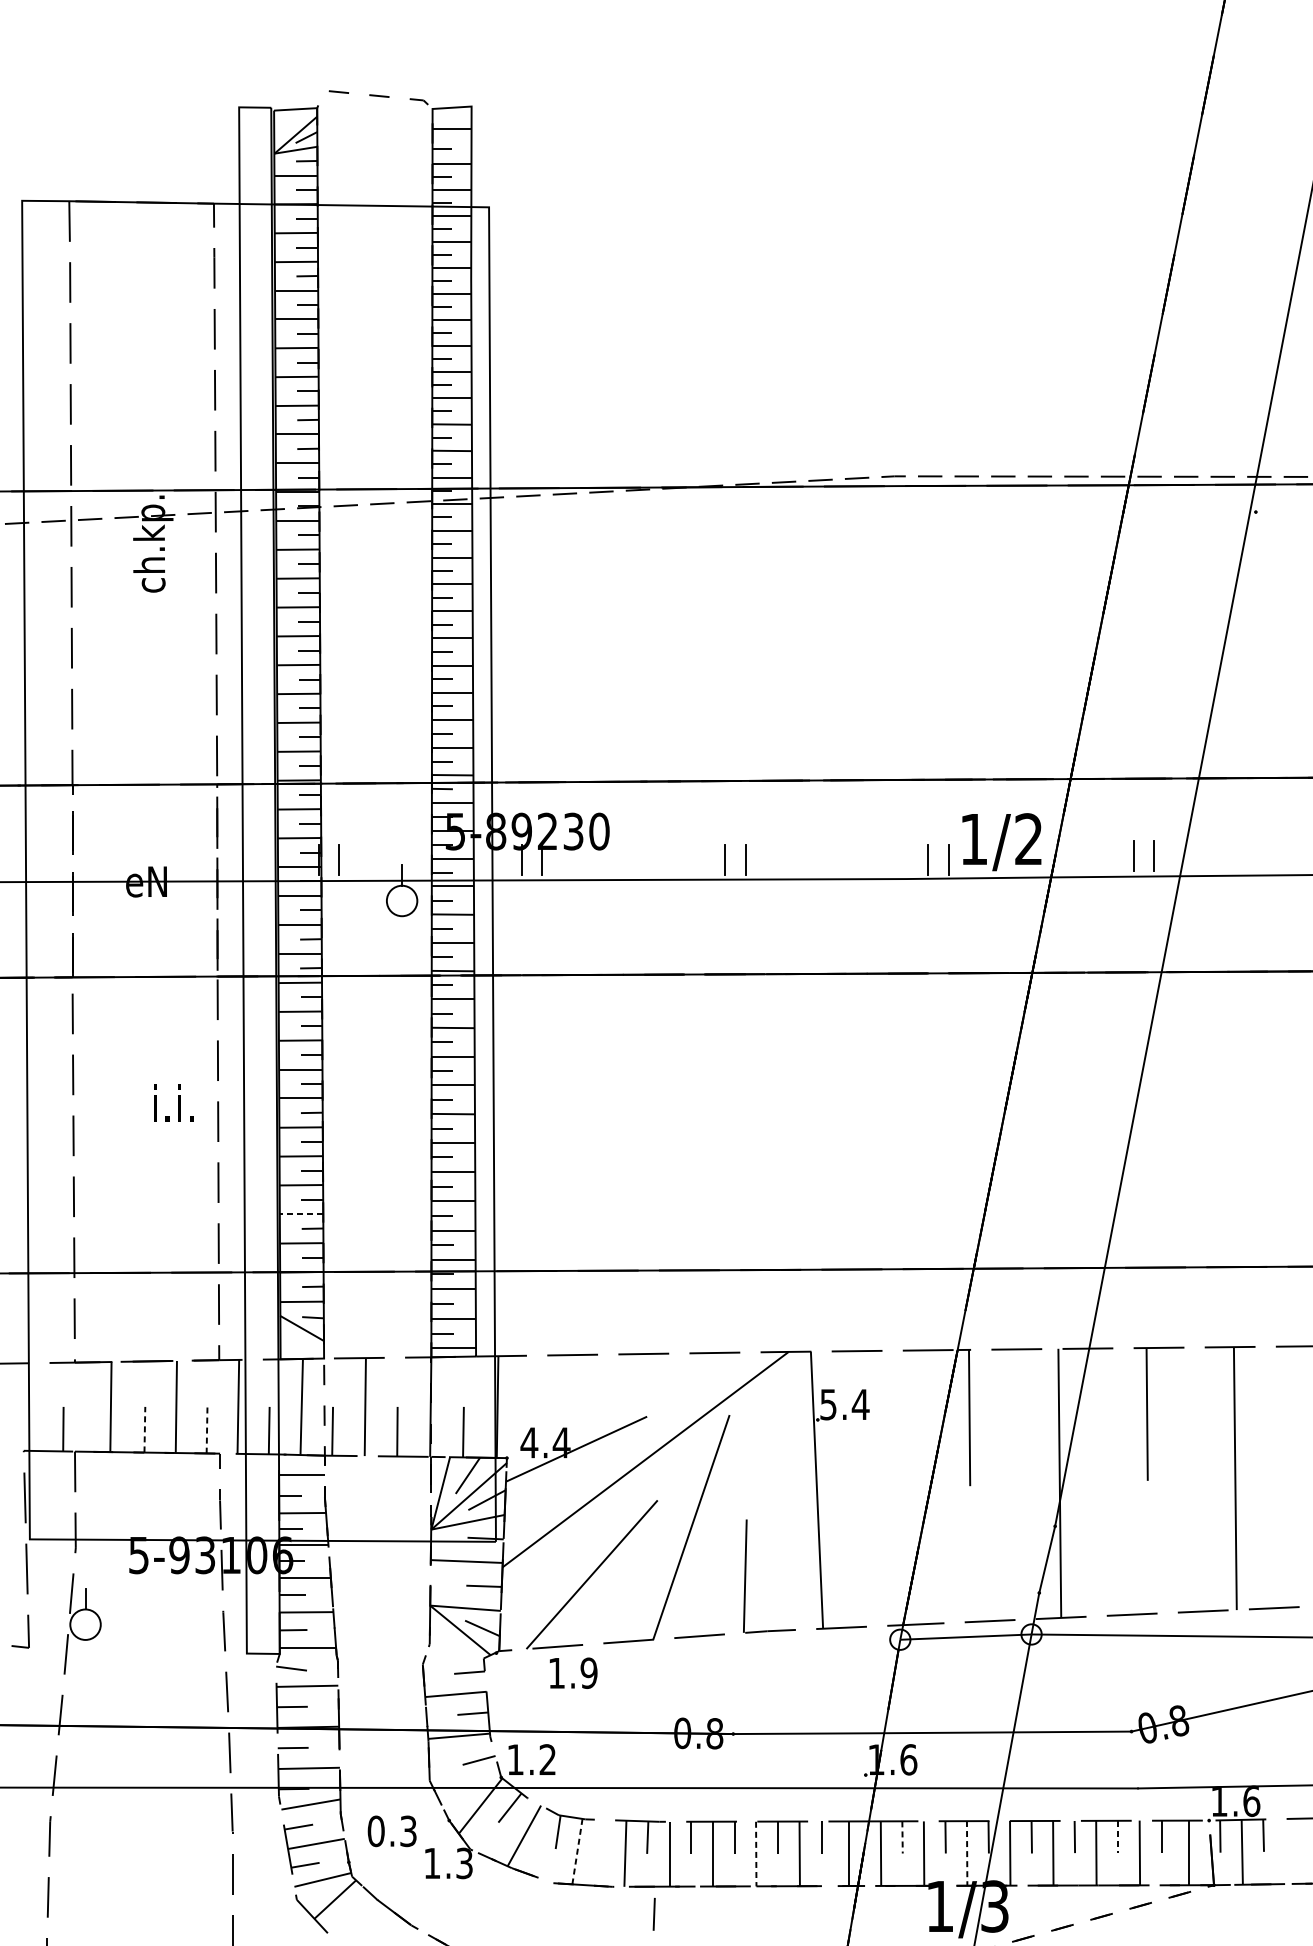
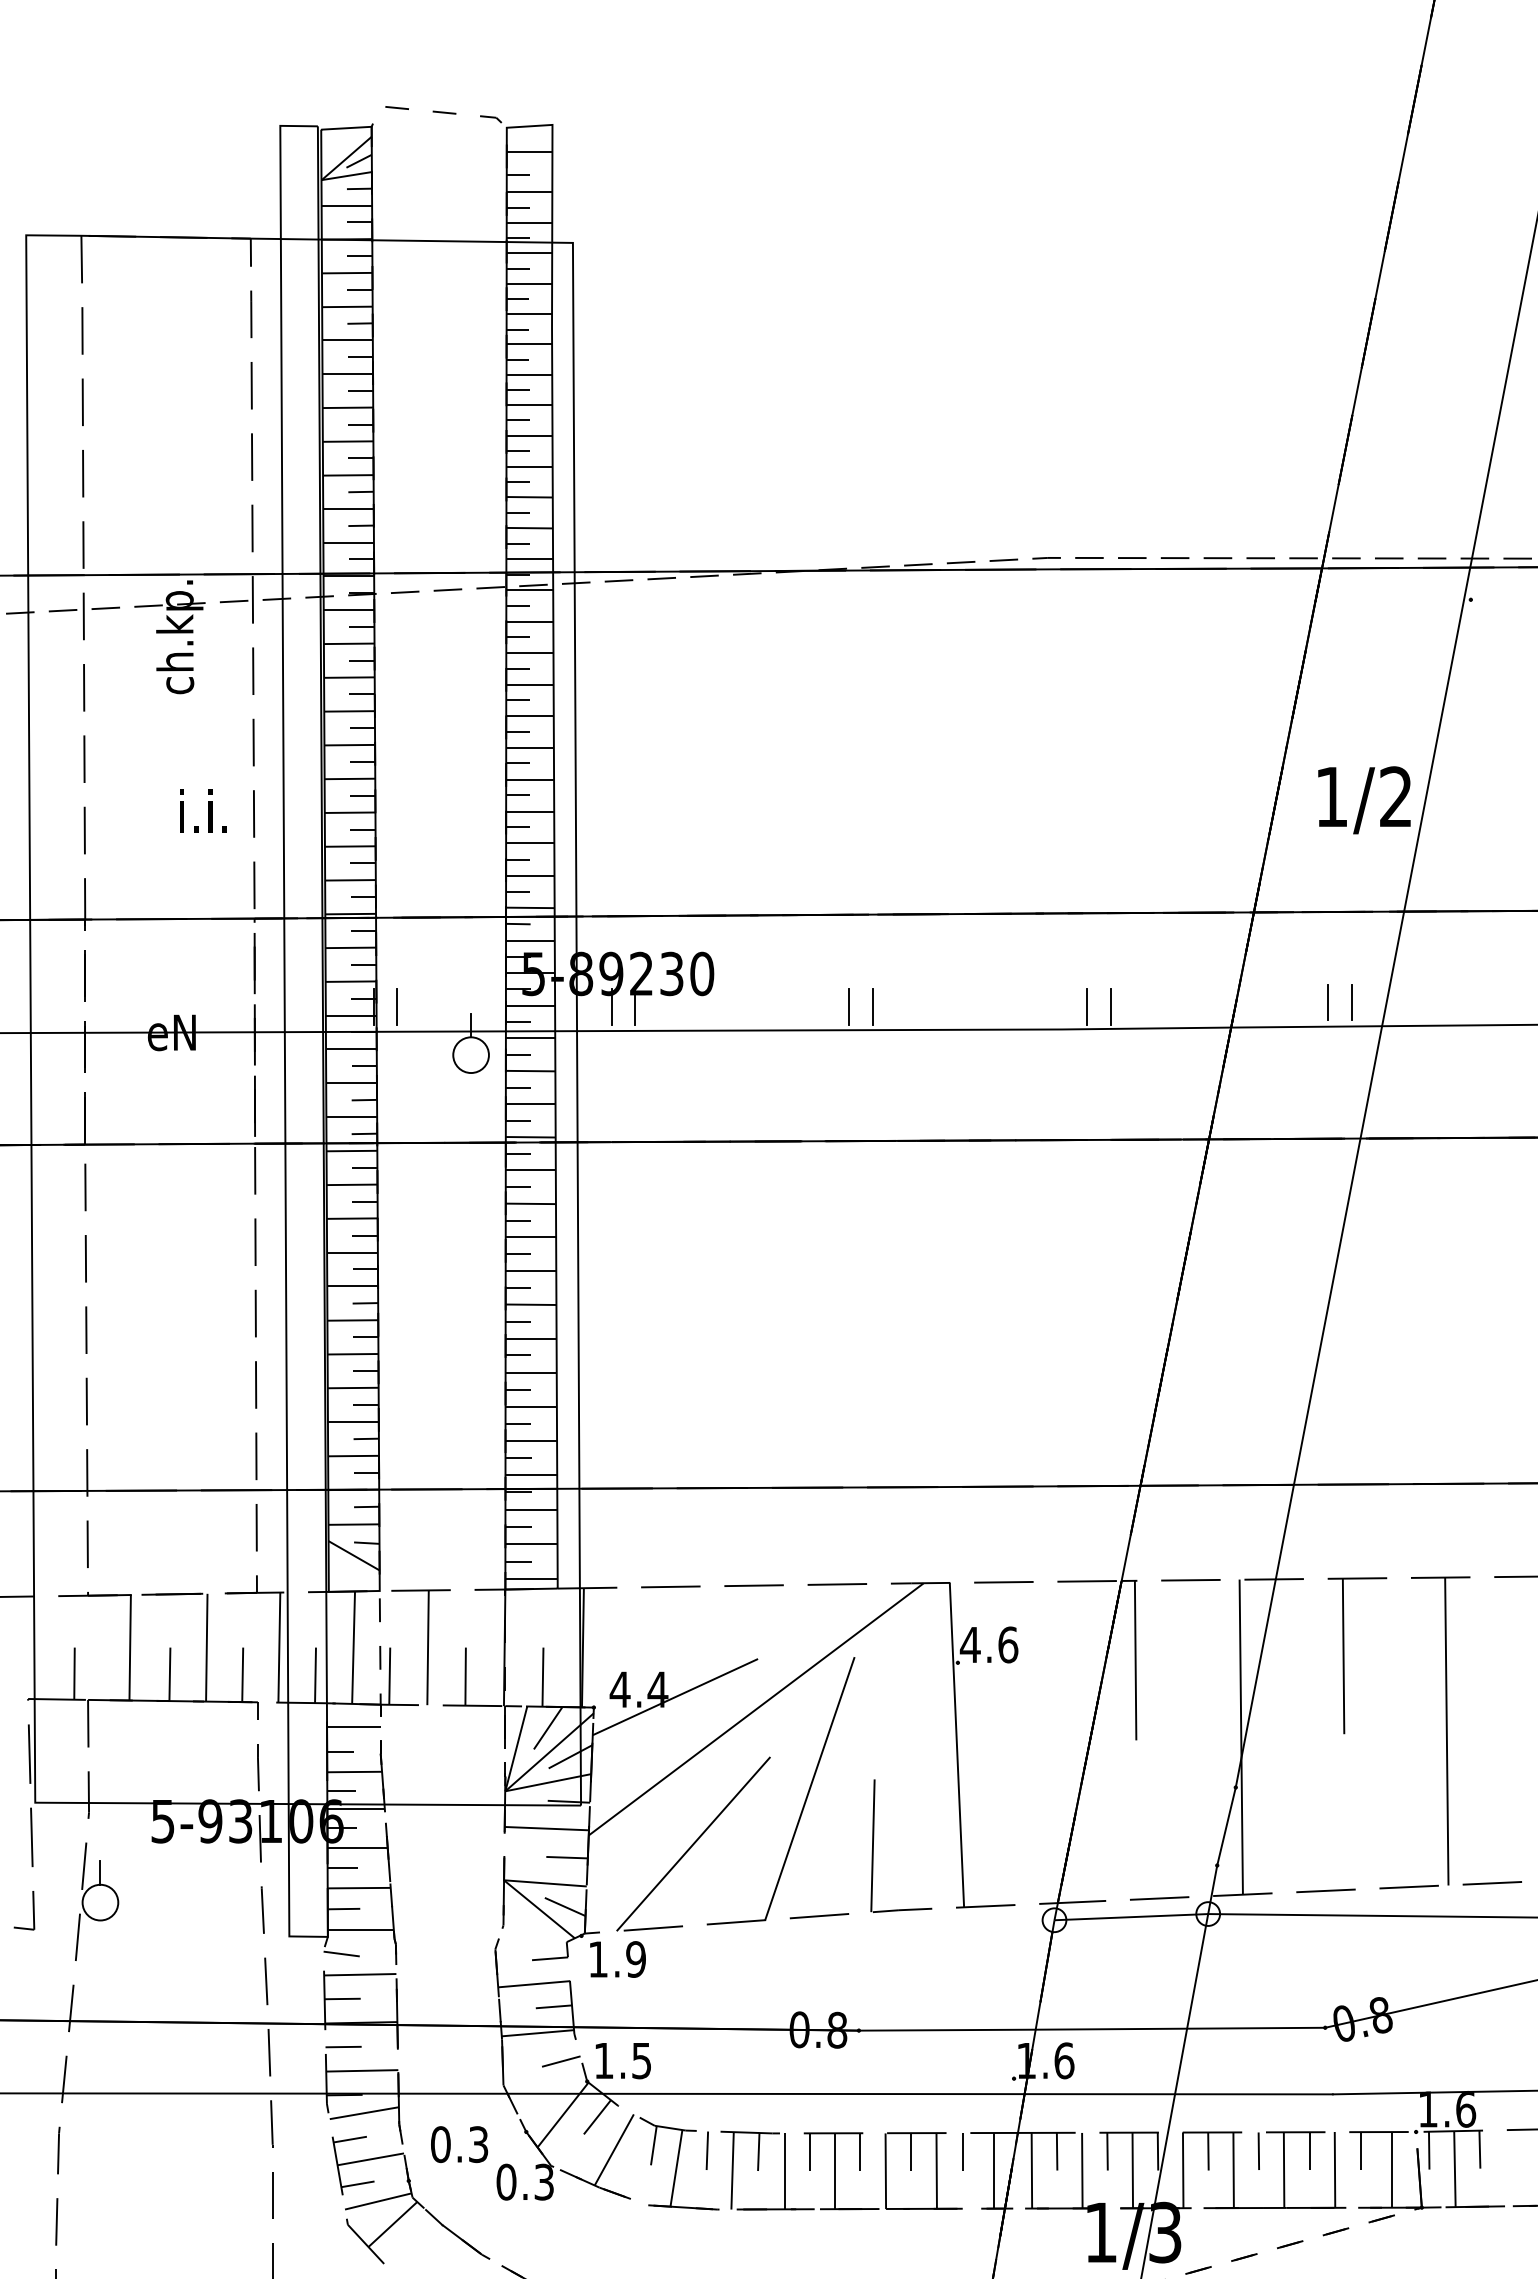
text: (1001, 842) -> (1364, 800), moved
text: (173, 1102) -> (203, 810), moved
line: (300, 1214) -> (352, 1422), dashed -> solid
text: (843, 1404) -> (988, 1644), 5.4 -> 4.6
line: (144, 1429) -> (169, 1674), dashed -> solid
line: (206, 1429) -> (242, 1674), dashed -> solid
text: (573, 1673) -> (617, 1959), moved
text: (547, 1759) -> (641, 2060), 1.2 -> 1.5
line: (902, 1837) -> (1057, 2151), dashed -> solid
line: (1118, 1837) -> (1309, 2151), dashed -> solid
line: (577, 1851) -> (676, 2168), dashed -> solid
line: (966, 1853) -> (1132, 2170), dashed -> solid
line: (755, 1854) -> (885, 2171), dashed -> solid
text: (432, 1862) -> (506, 2181), 1.3 -> 0.3
line: (653, 1914) -> (706, 2150), moved

